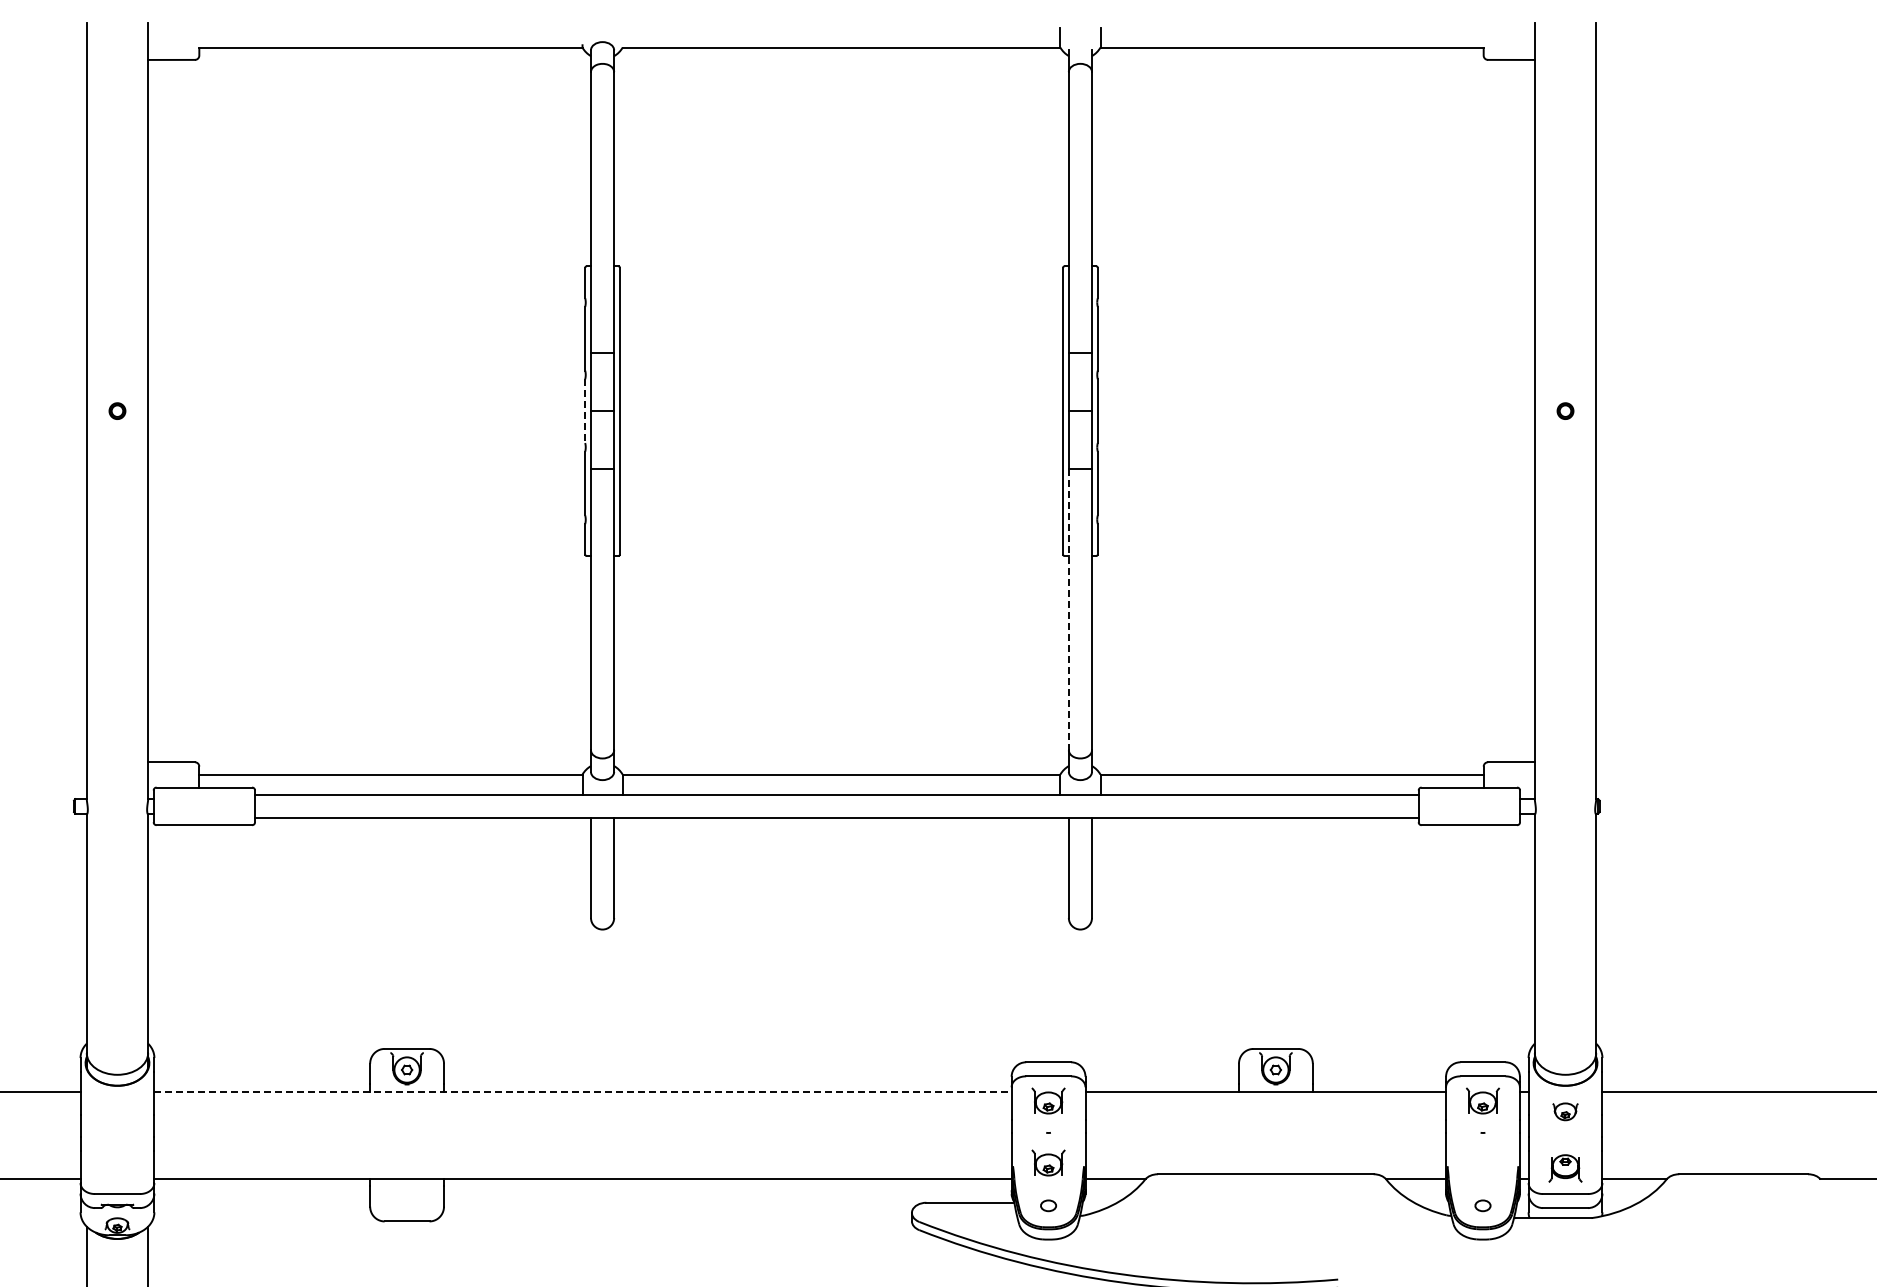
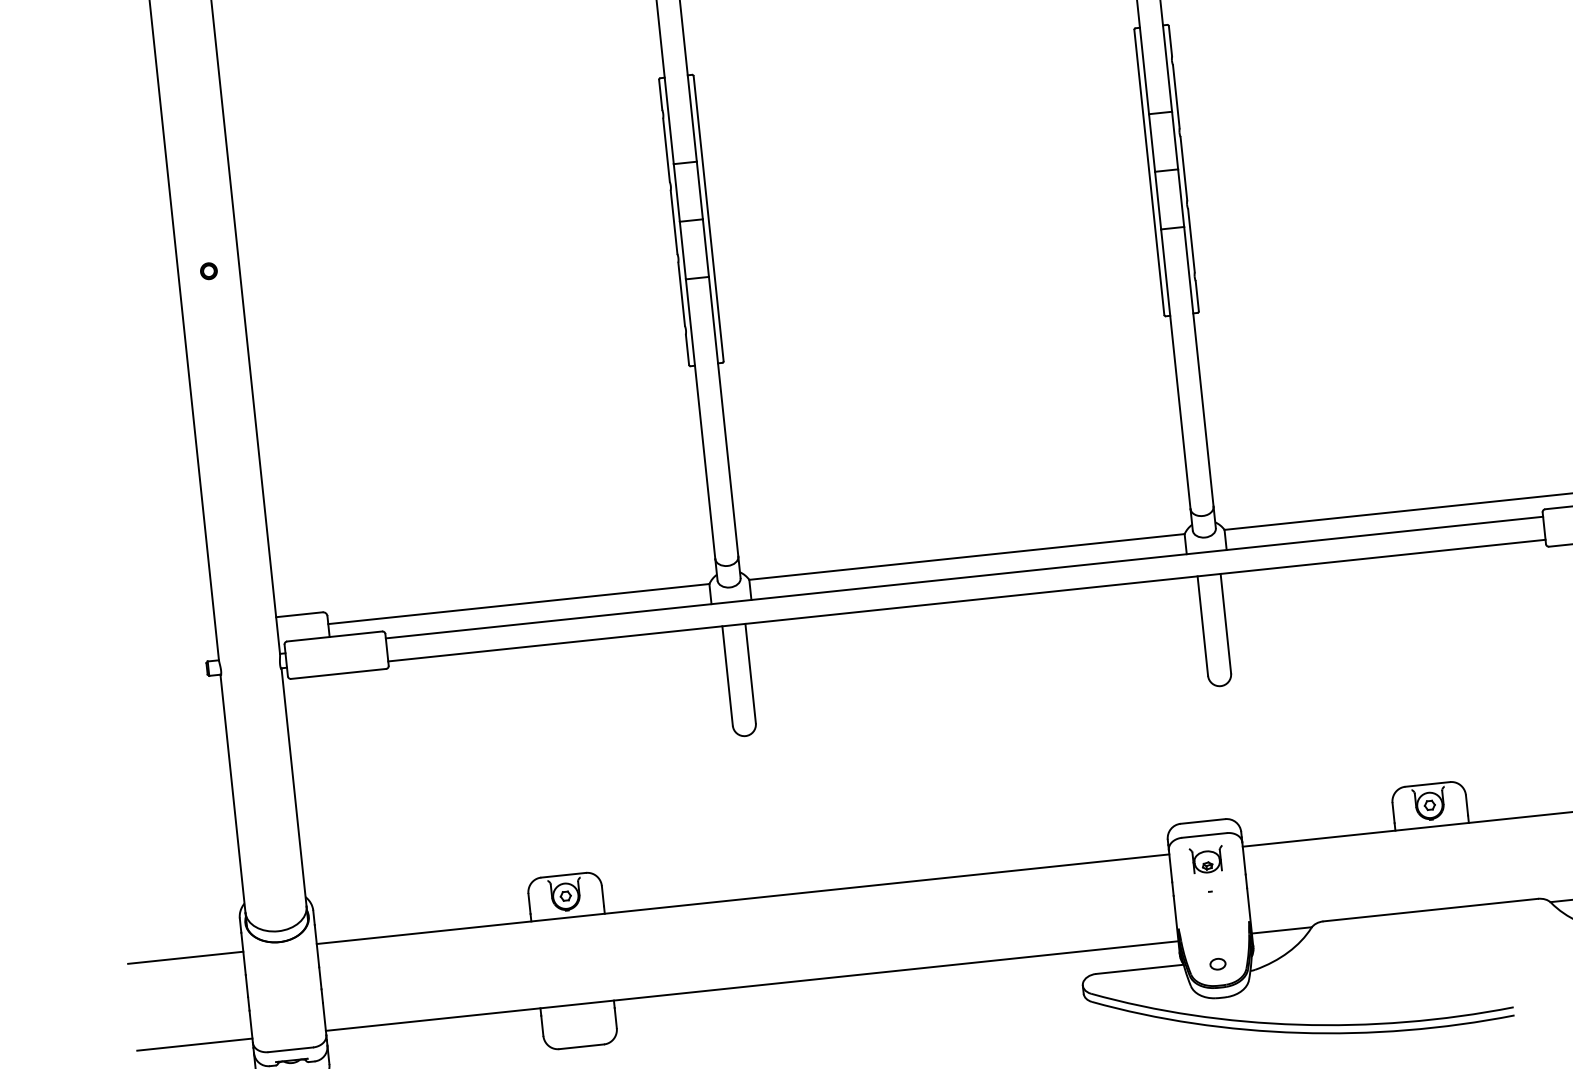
line: (585, 411) -> (674, 222), dashed -> solid
line: (1068, 609) -> (1175, 369), dashed -> solid
line: (583, 1091) -> (743, 899), dashed -> solid
part: (1048, 1162) -> (1213, 921), removed

